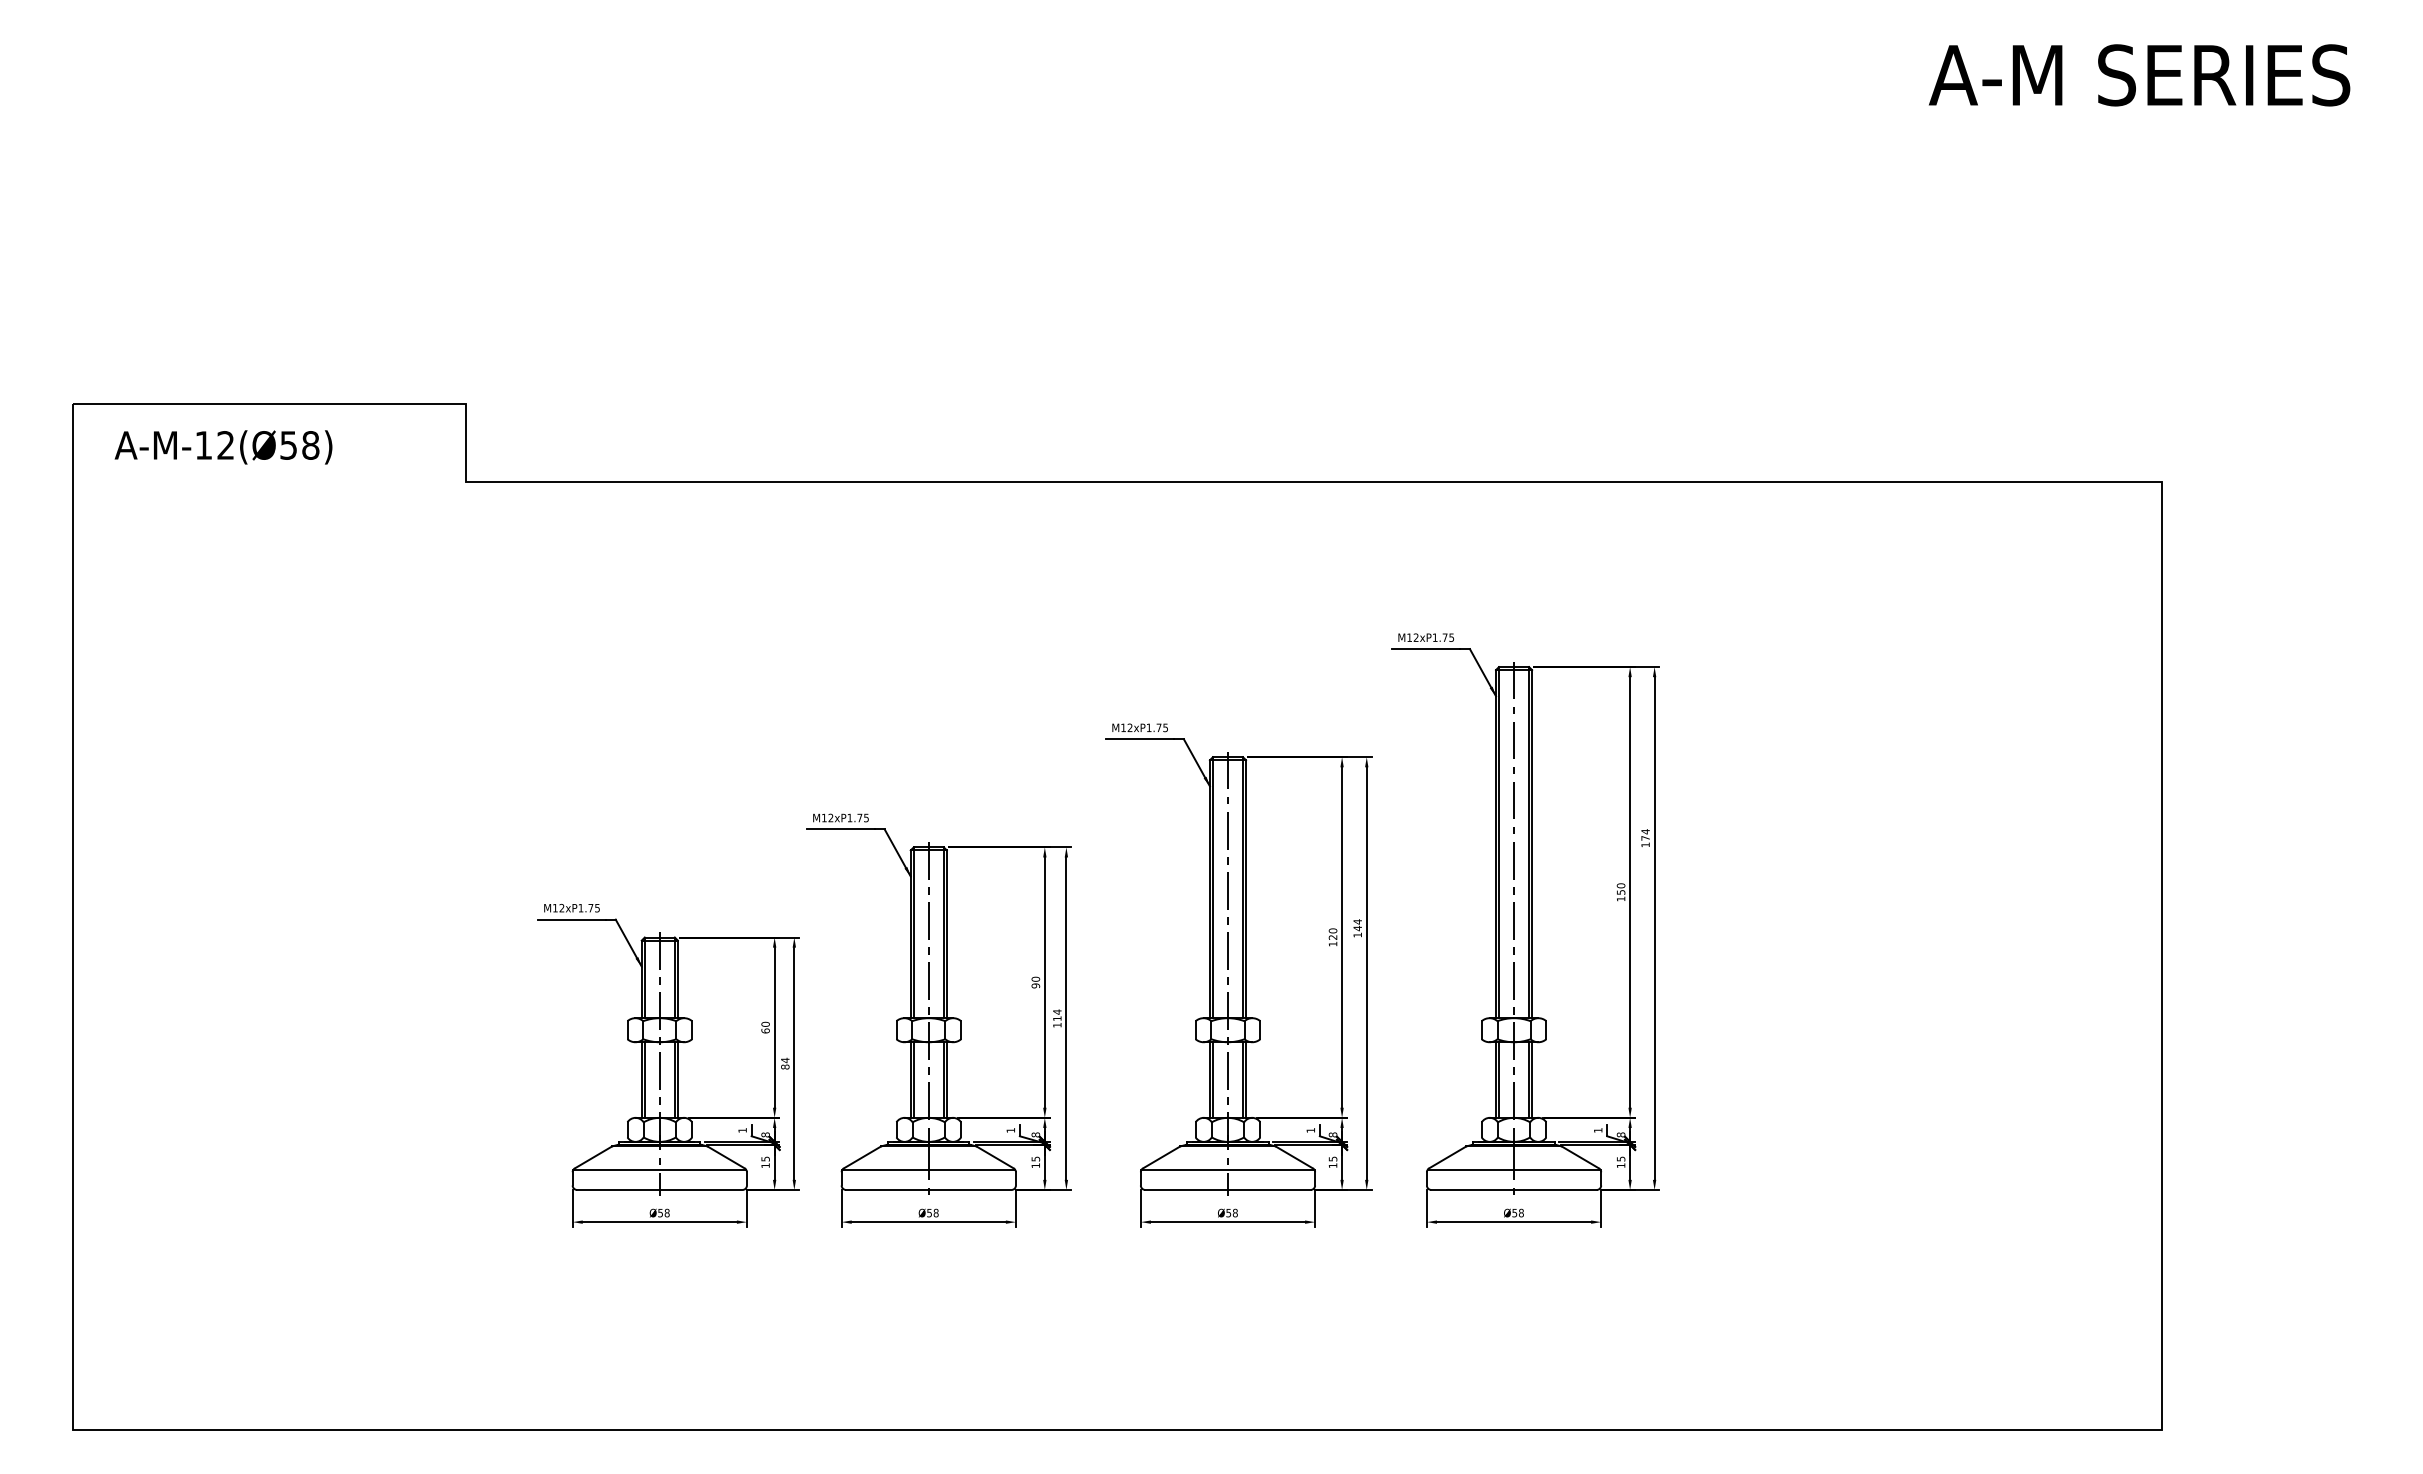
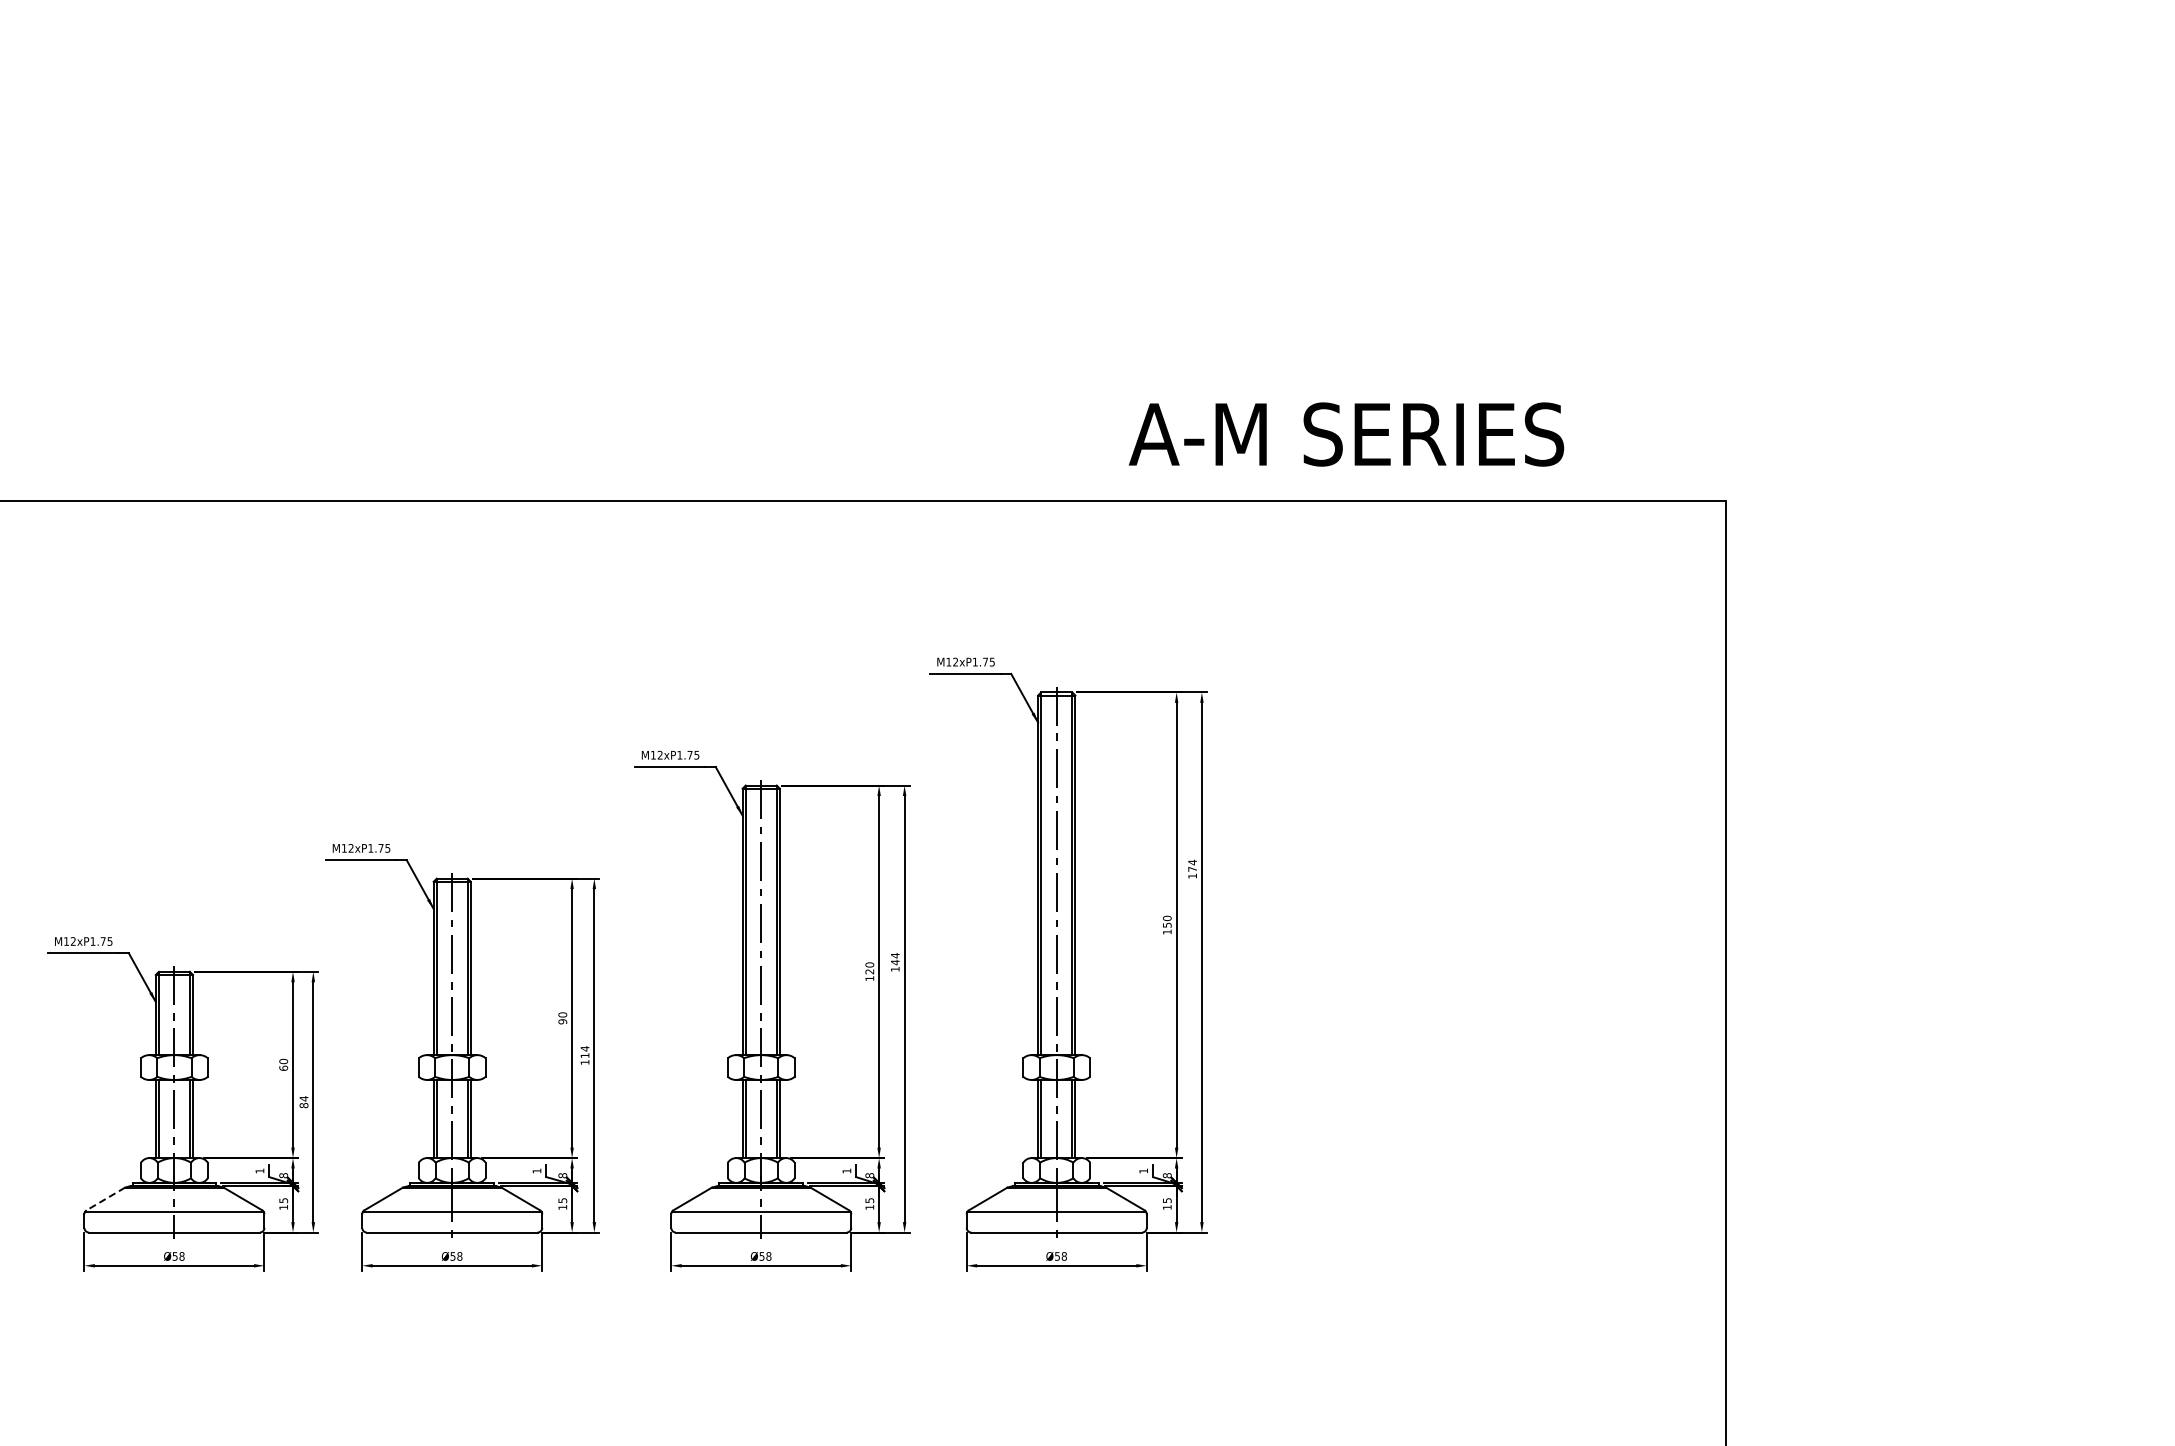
text: (2139, 75) -> (1346, 434), moved
line: (593, 1157) -> (105, 1199), solid -> dashed

